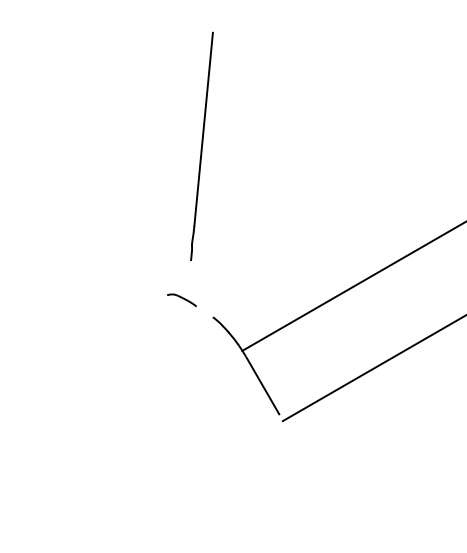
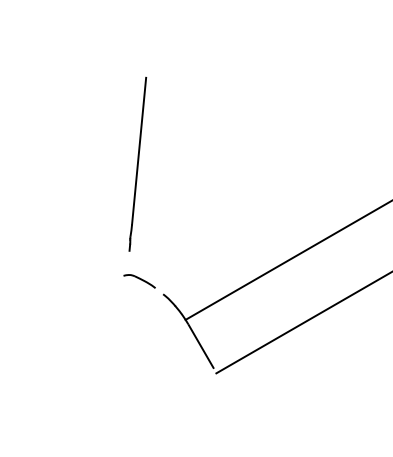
line: (201, 145) -> (137, 163), moved
part: (181, 300) -> (139, 281), size x1.43

